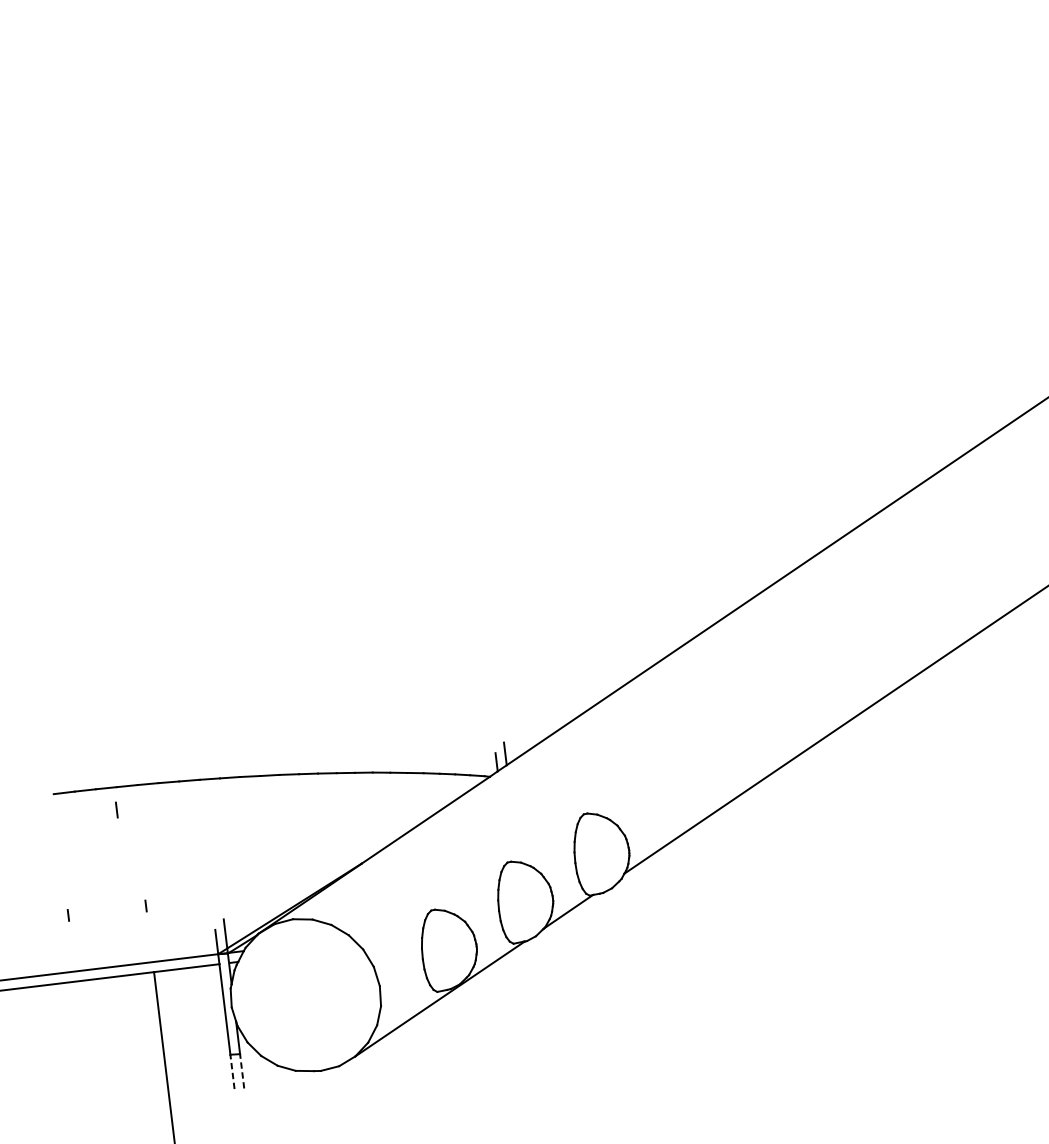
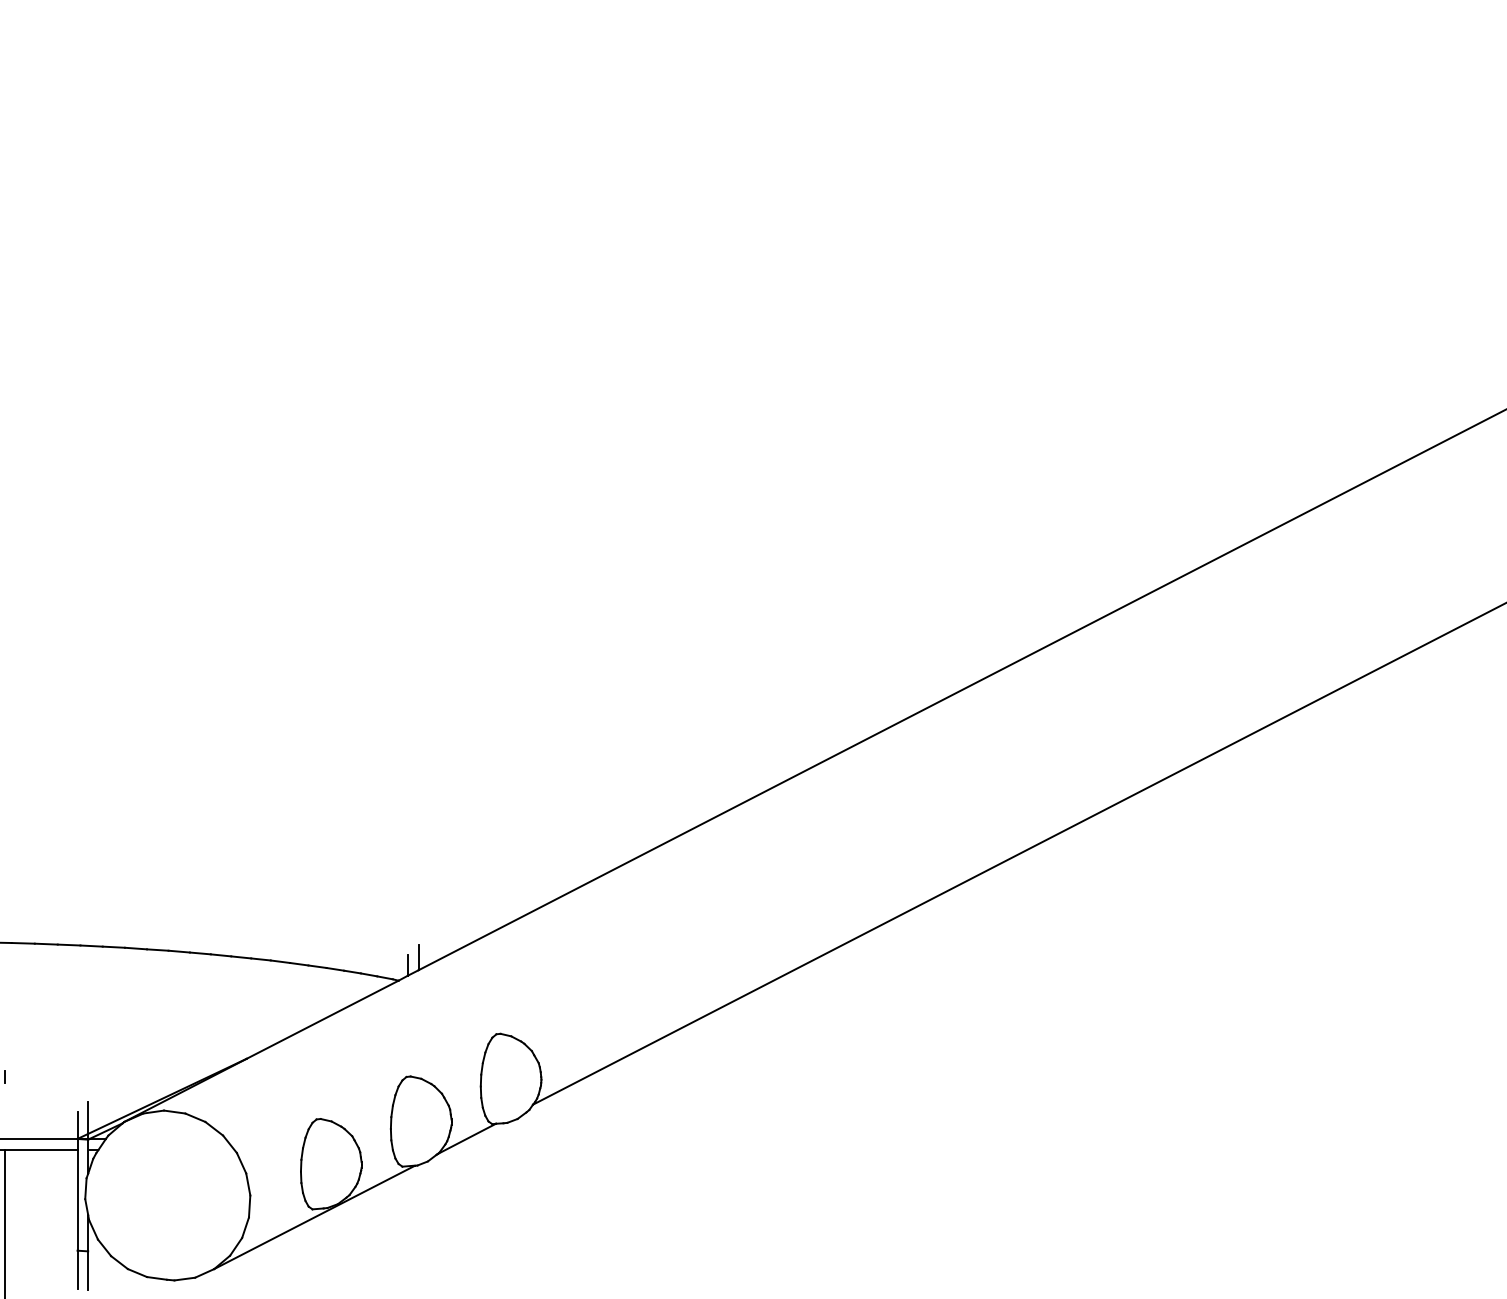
line: (242, 1070) -> (88, 1269), dashed -> solid
line: (232, 1071) -> (77, 1269), dashed -> solid

